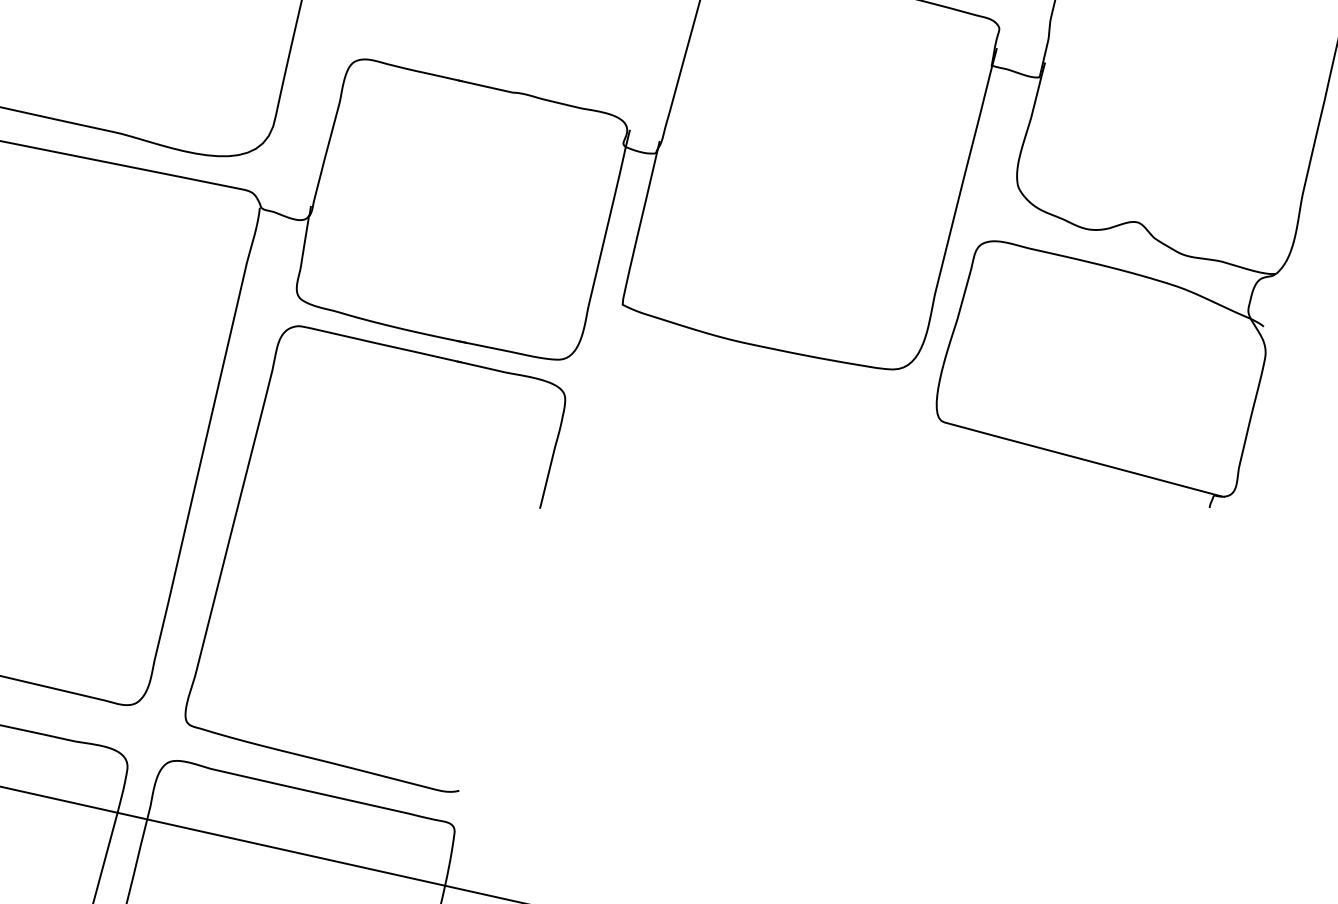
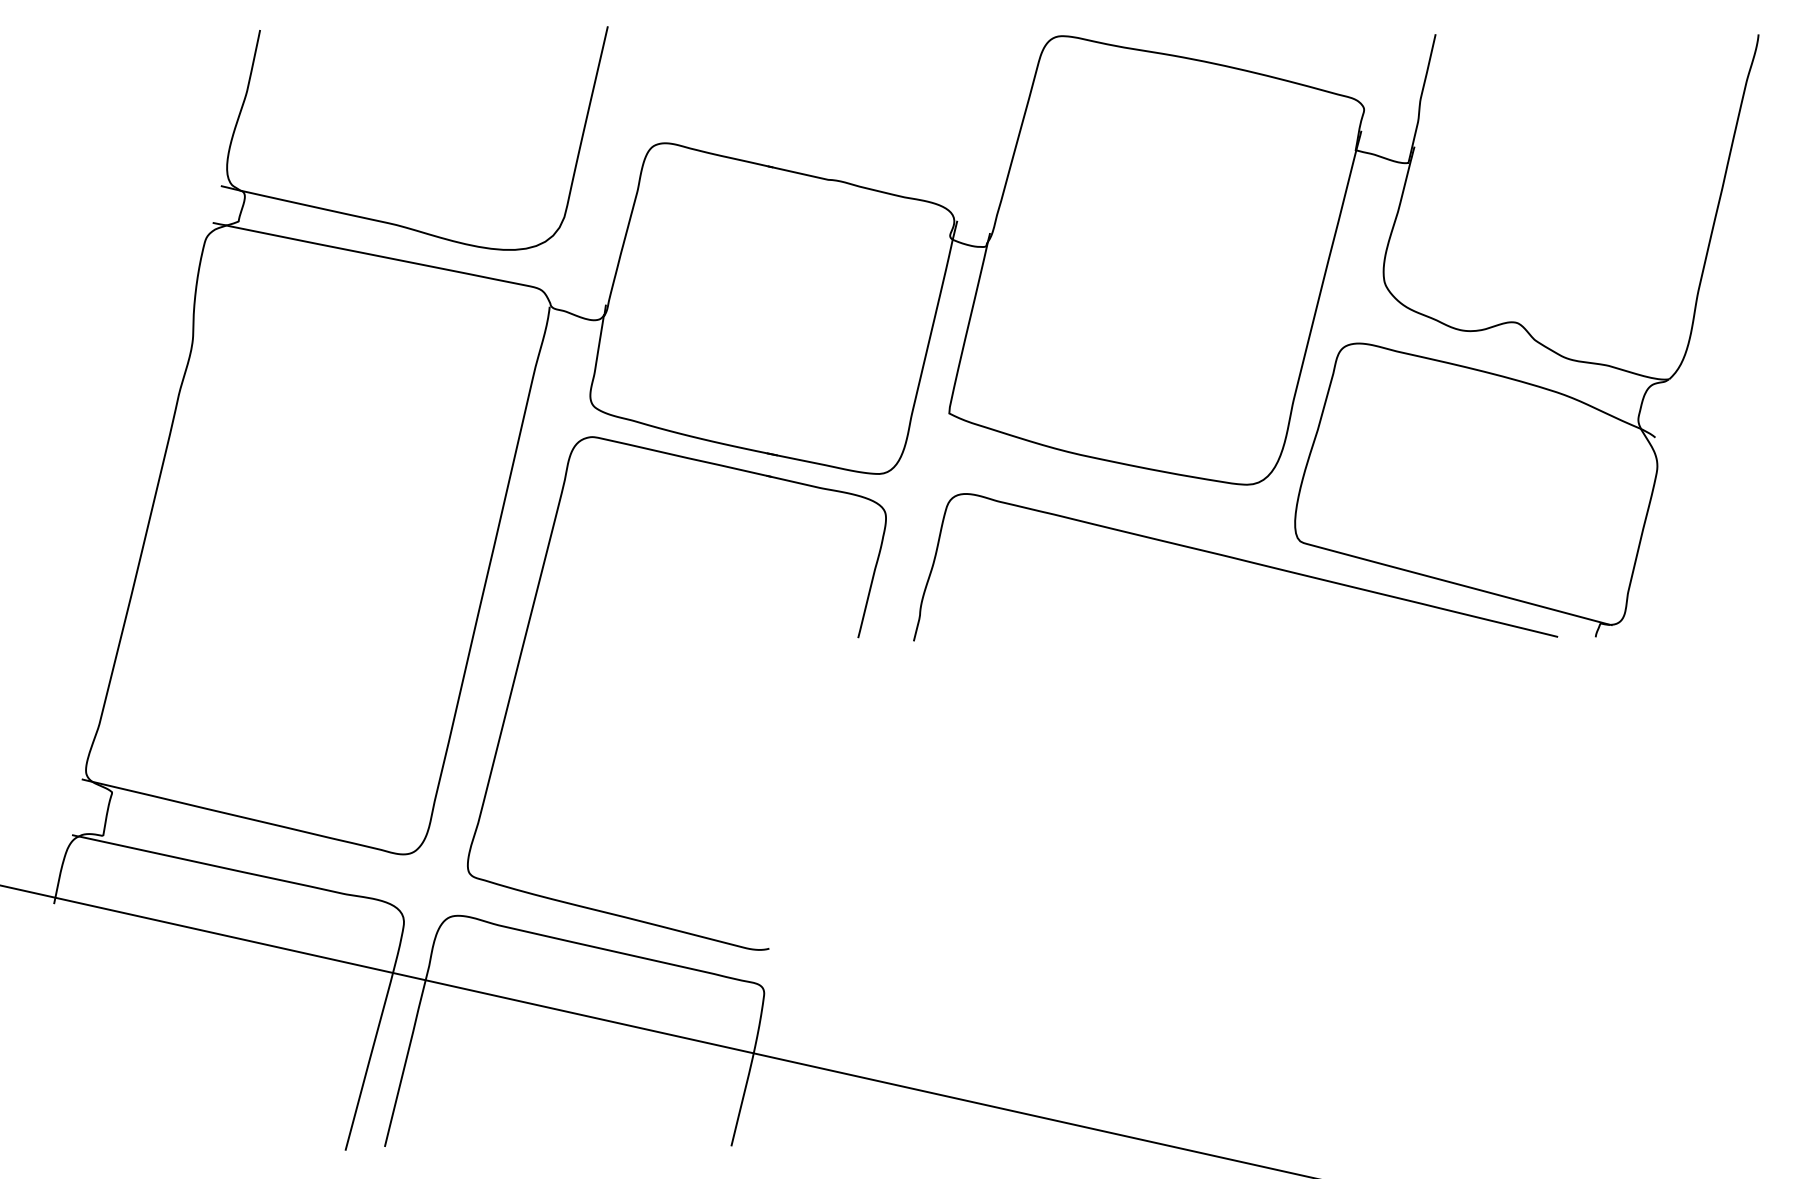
curve: (885, 438) -> (1238, 560), added

